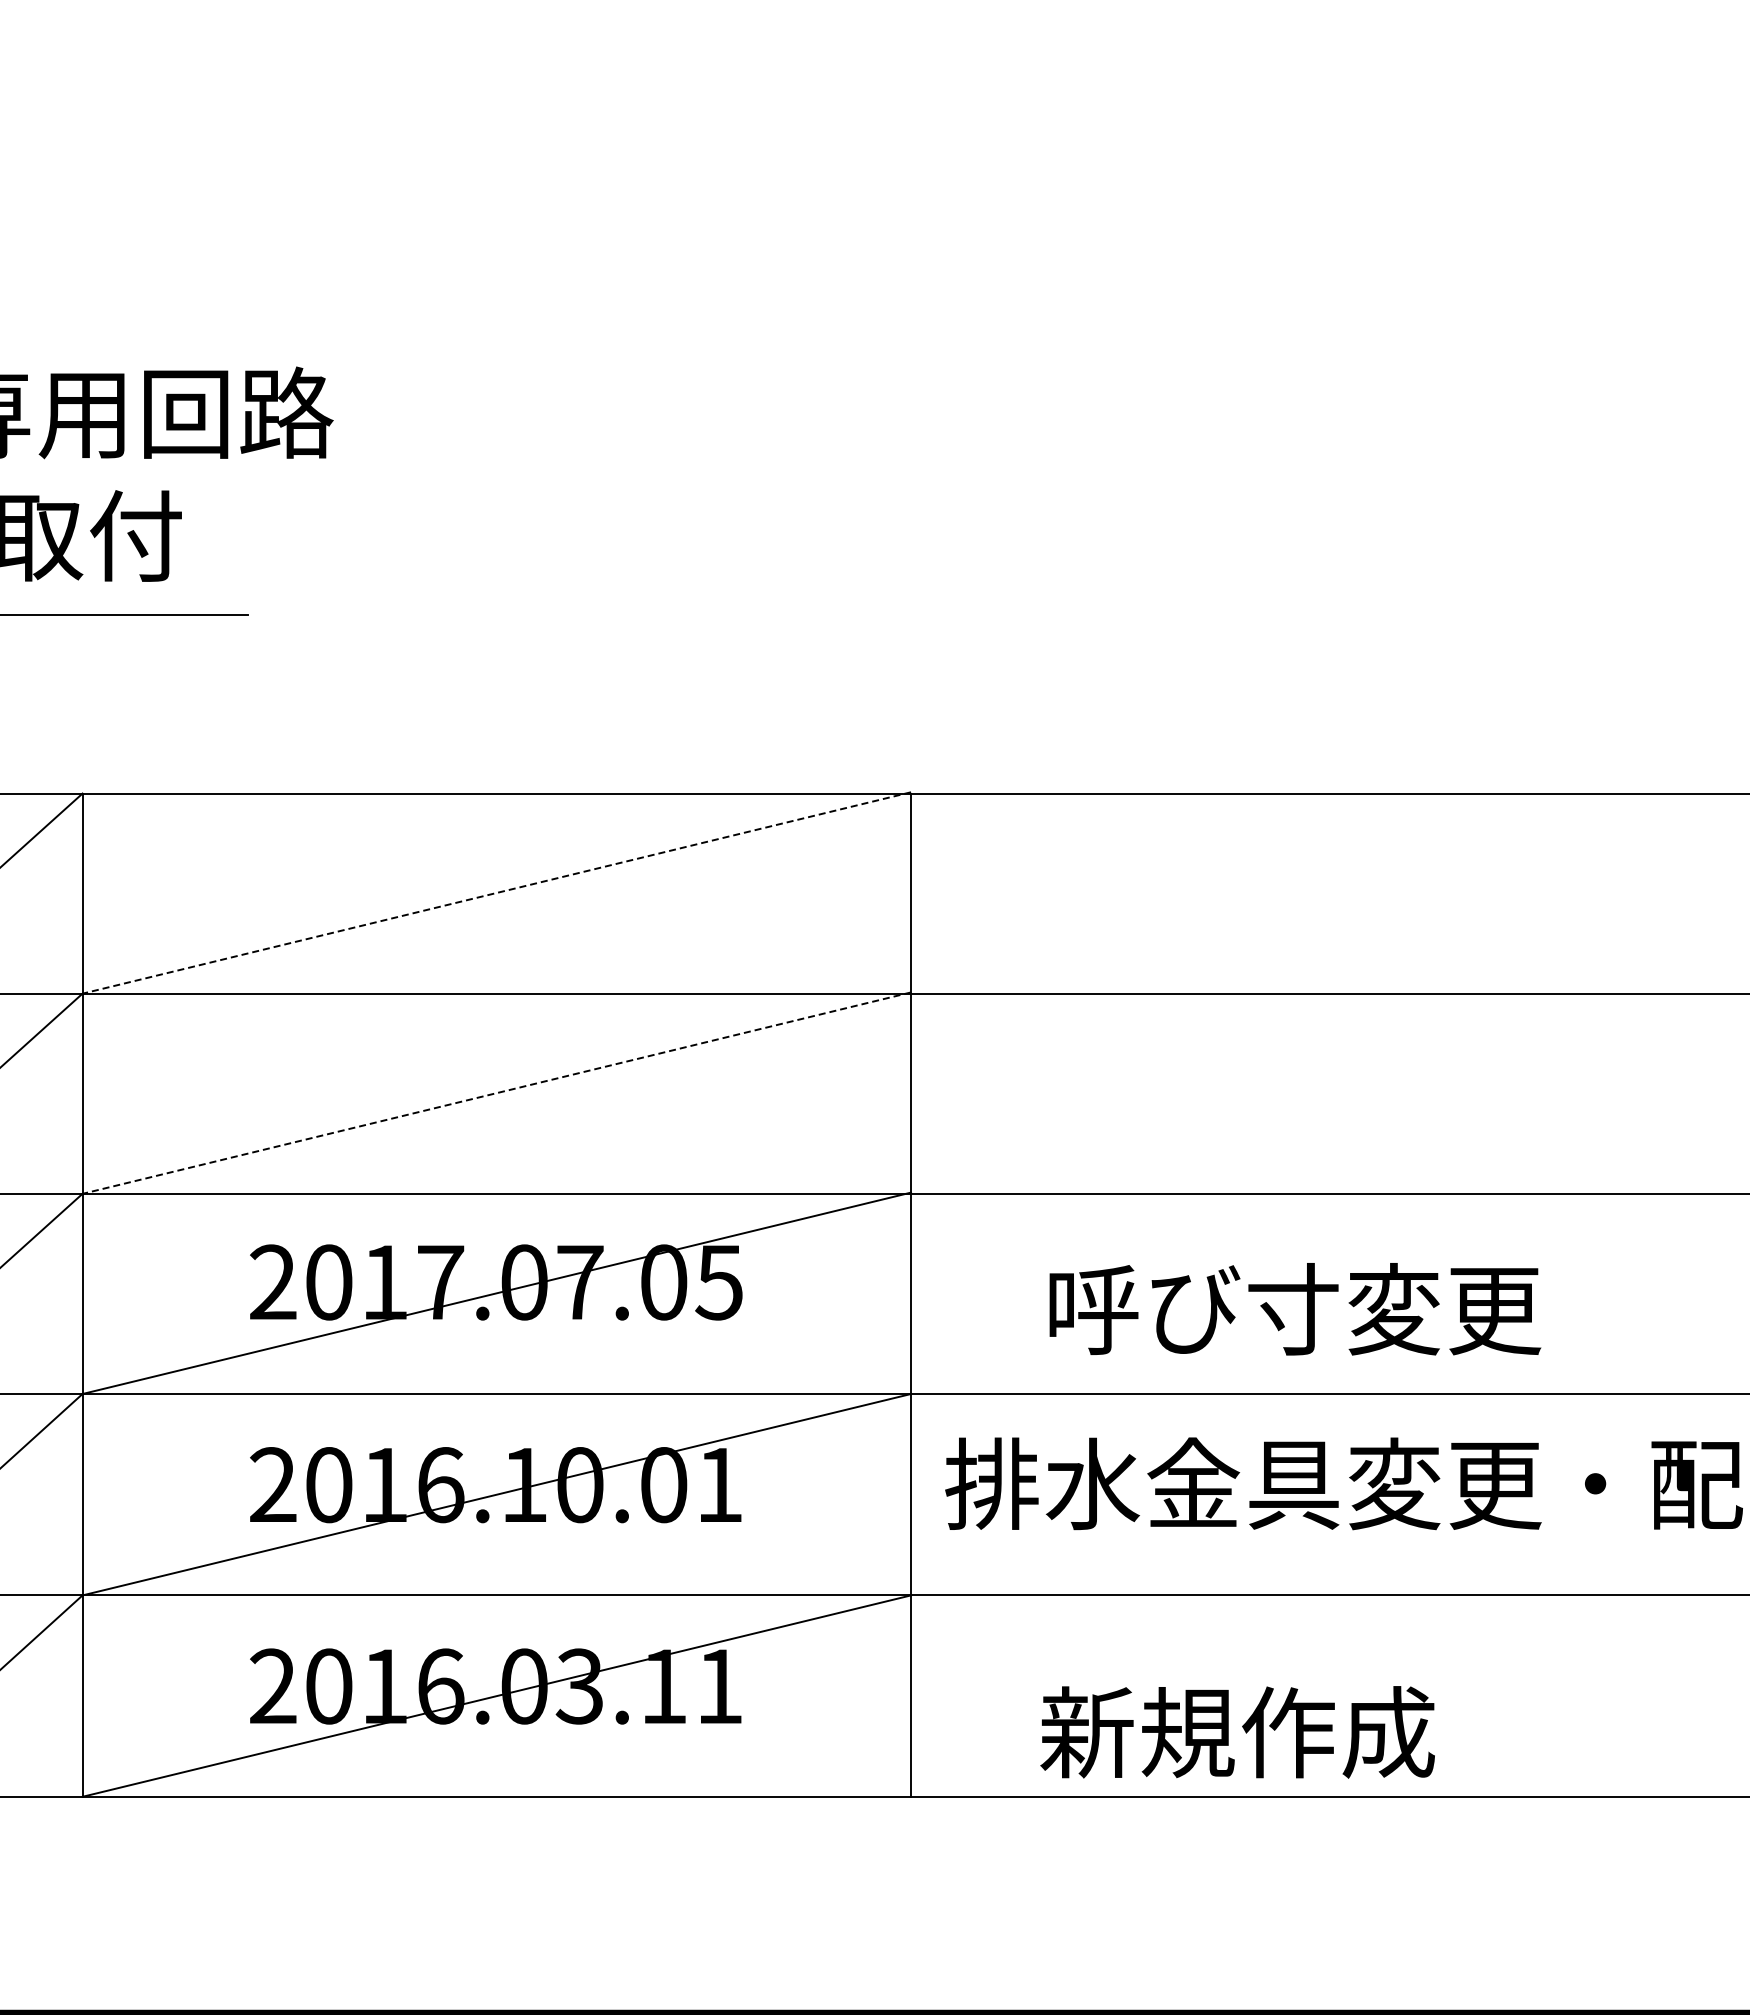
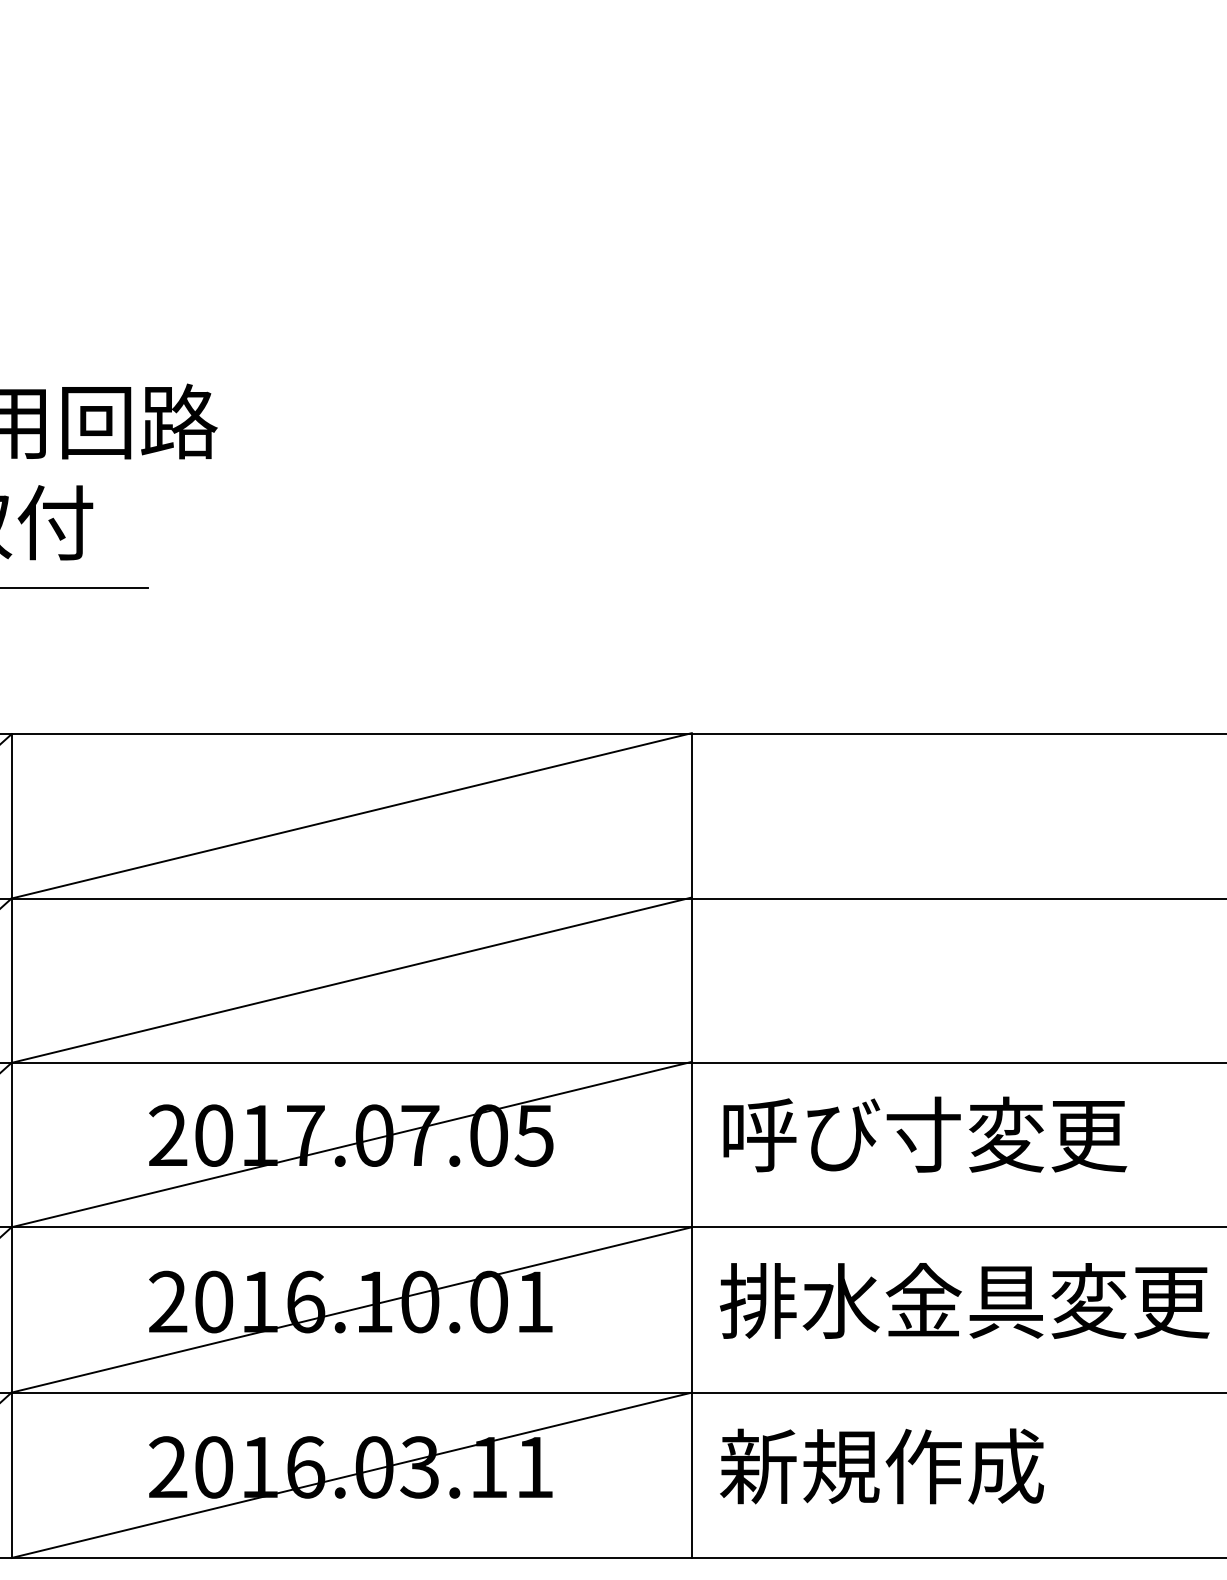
line: (496, 893) -> (351, 816), dashed -> solid
line: (496, 1093) -> (351, 980), dashed -> solid
text: (1295, 1309) -> (925, 1134), moved
text: (1237, 1732) -> (881, 1466), moved

